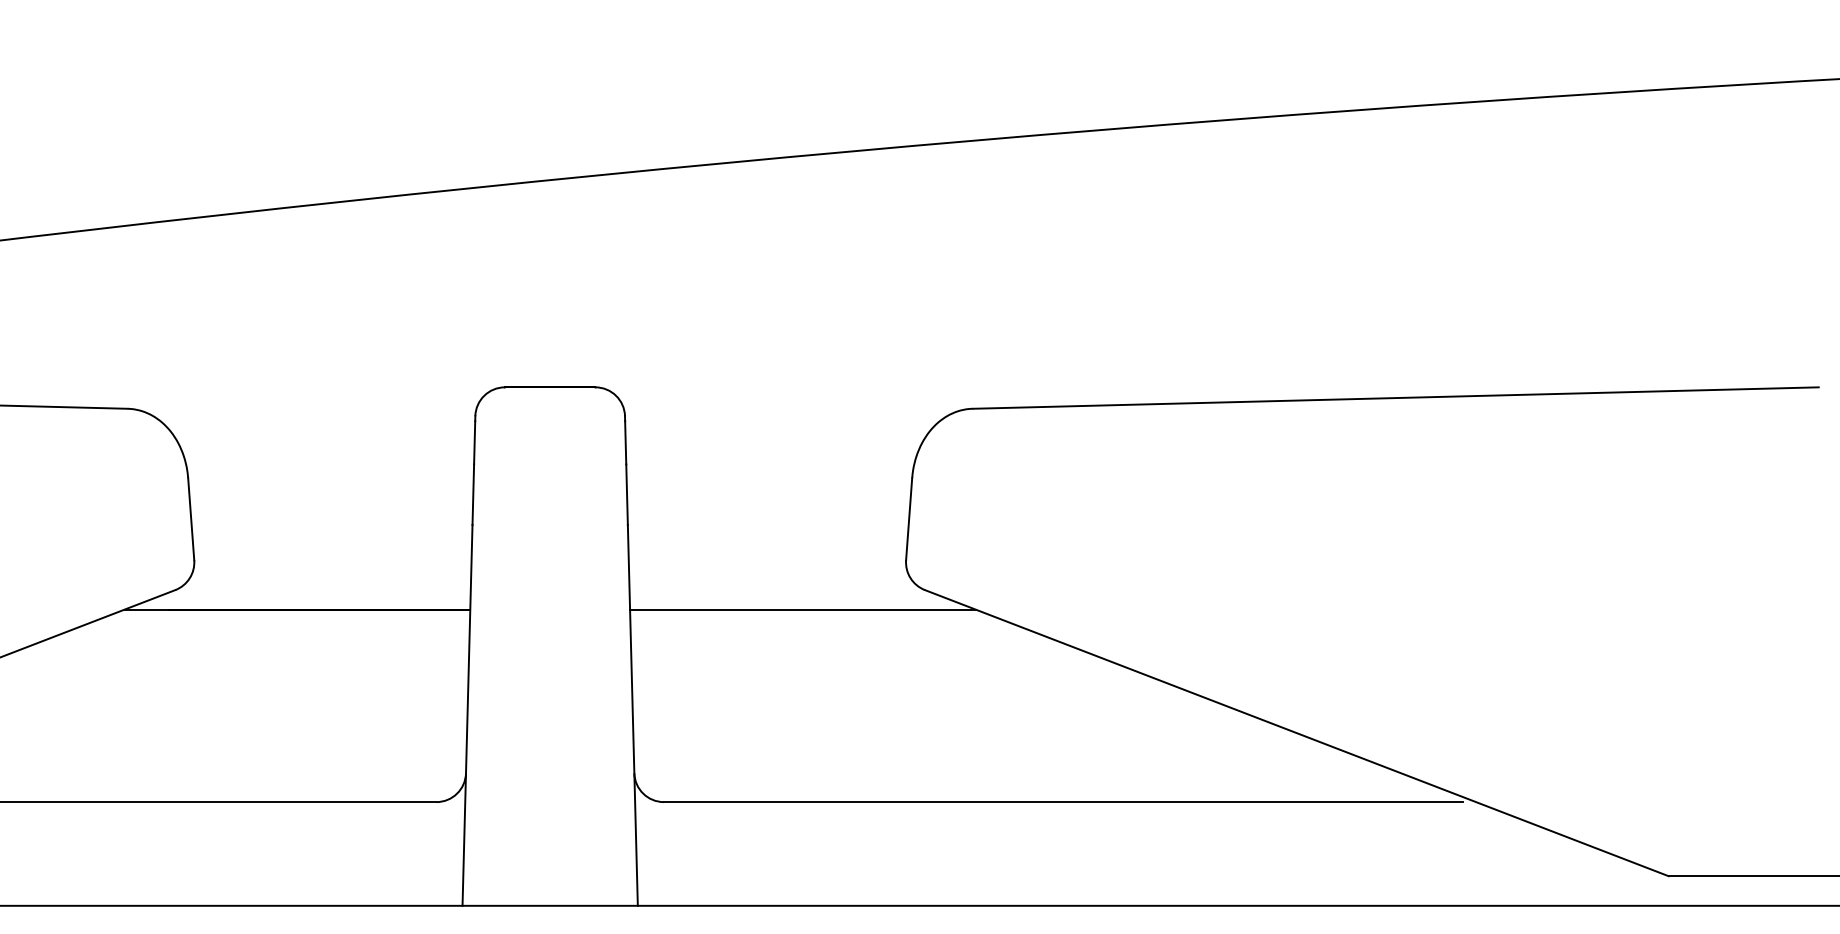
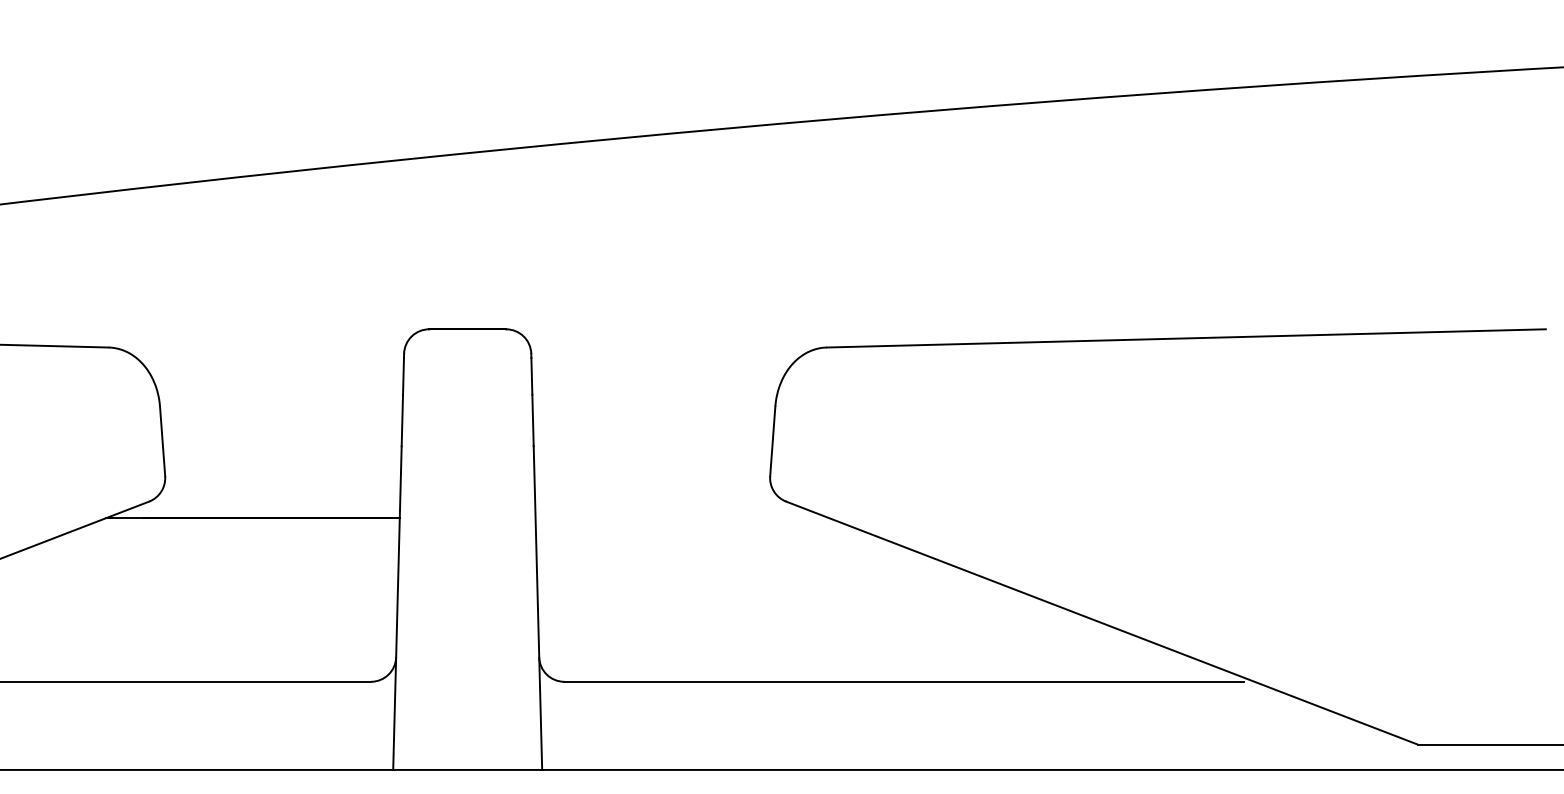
line: (802, 609) -> (682, 518), removed

